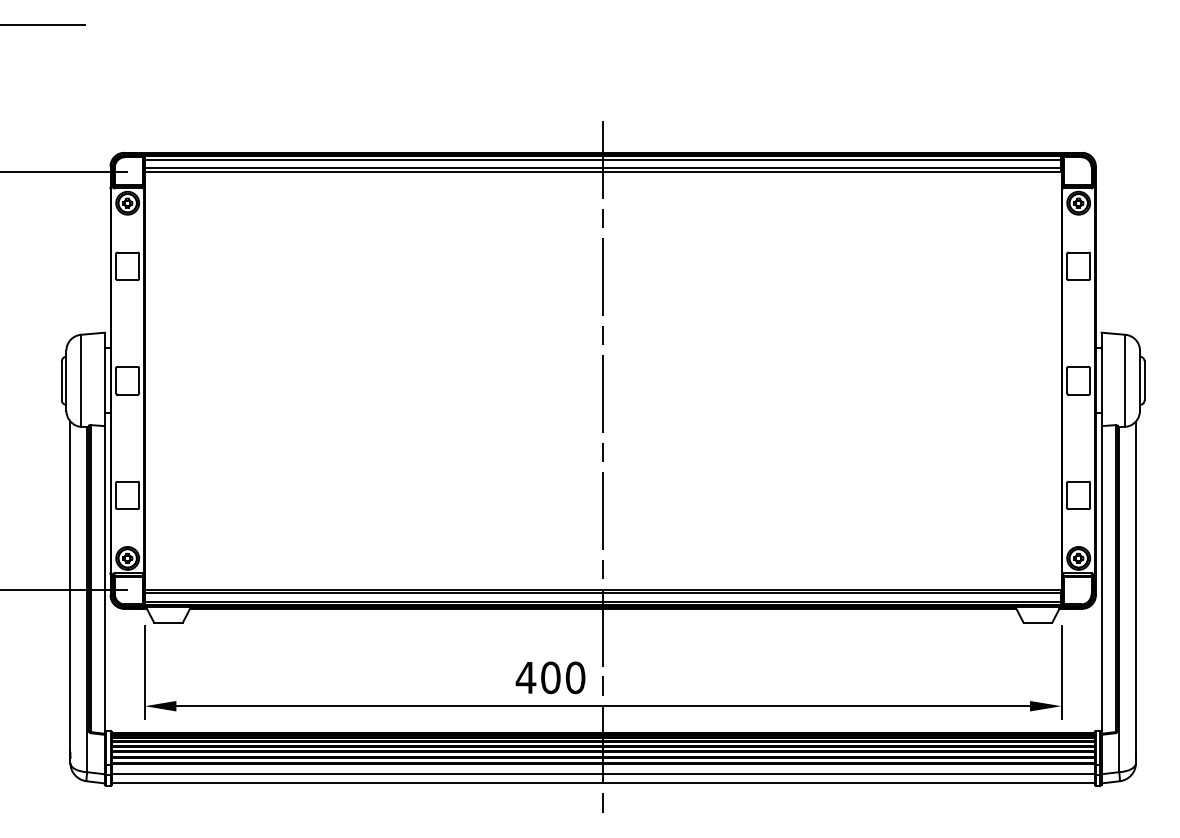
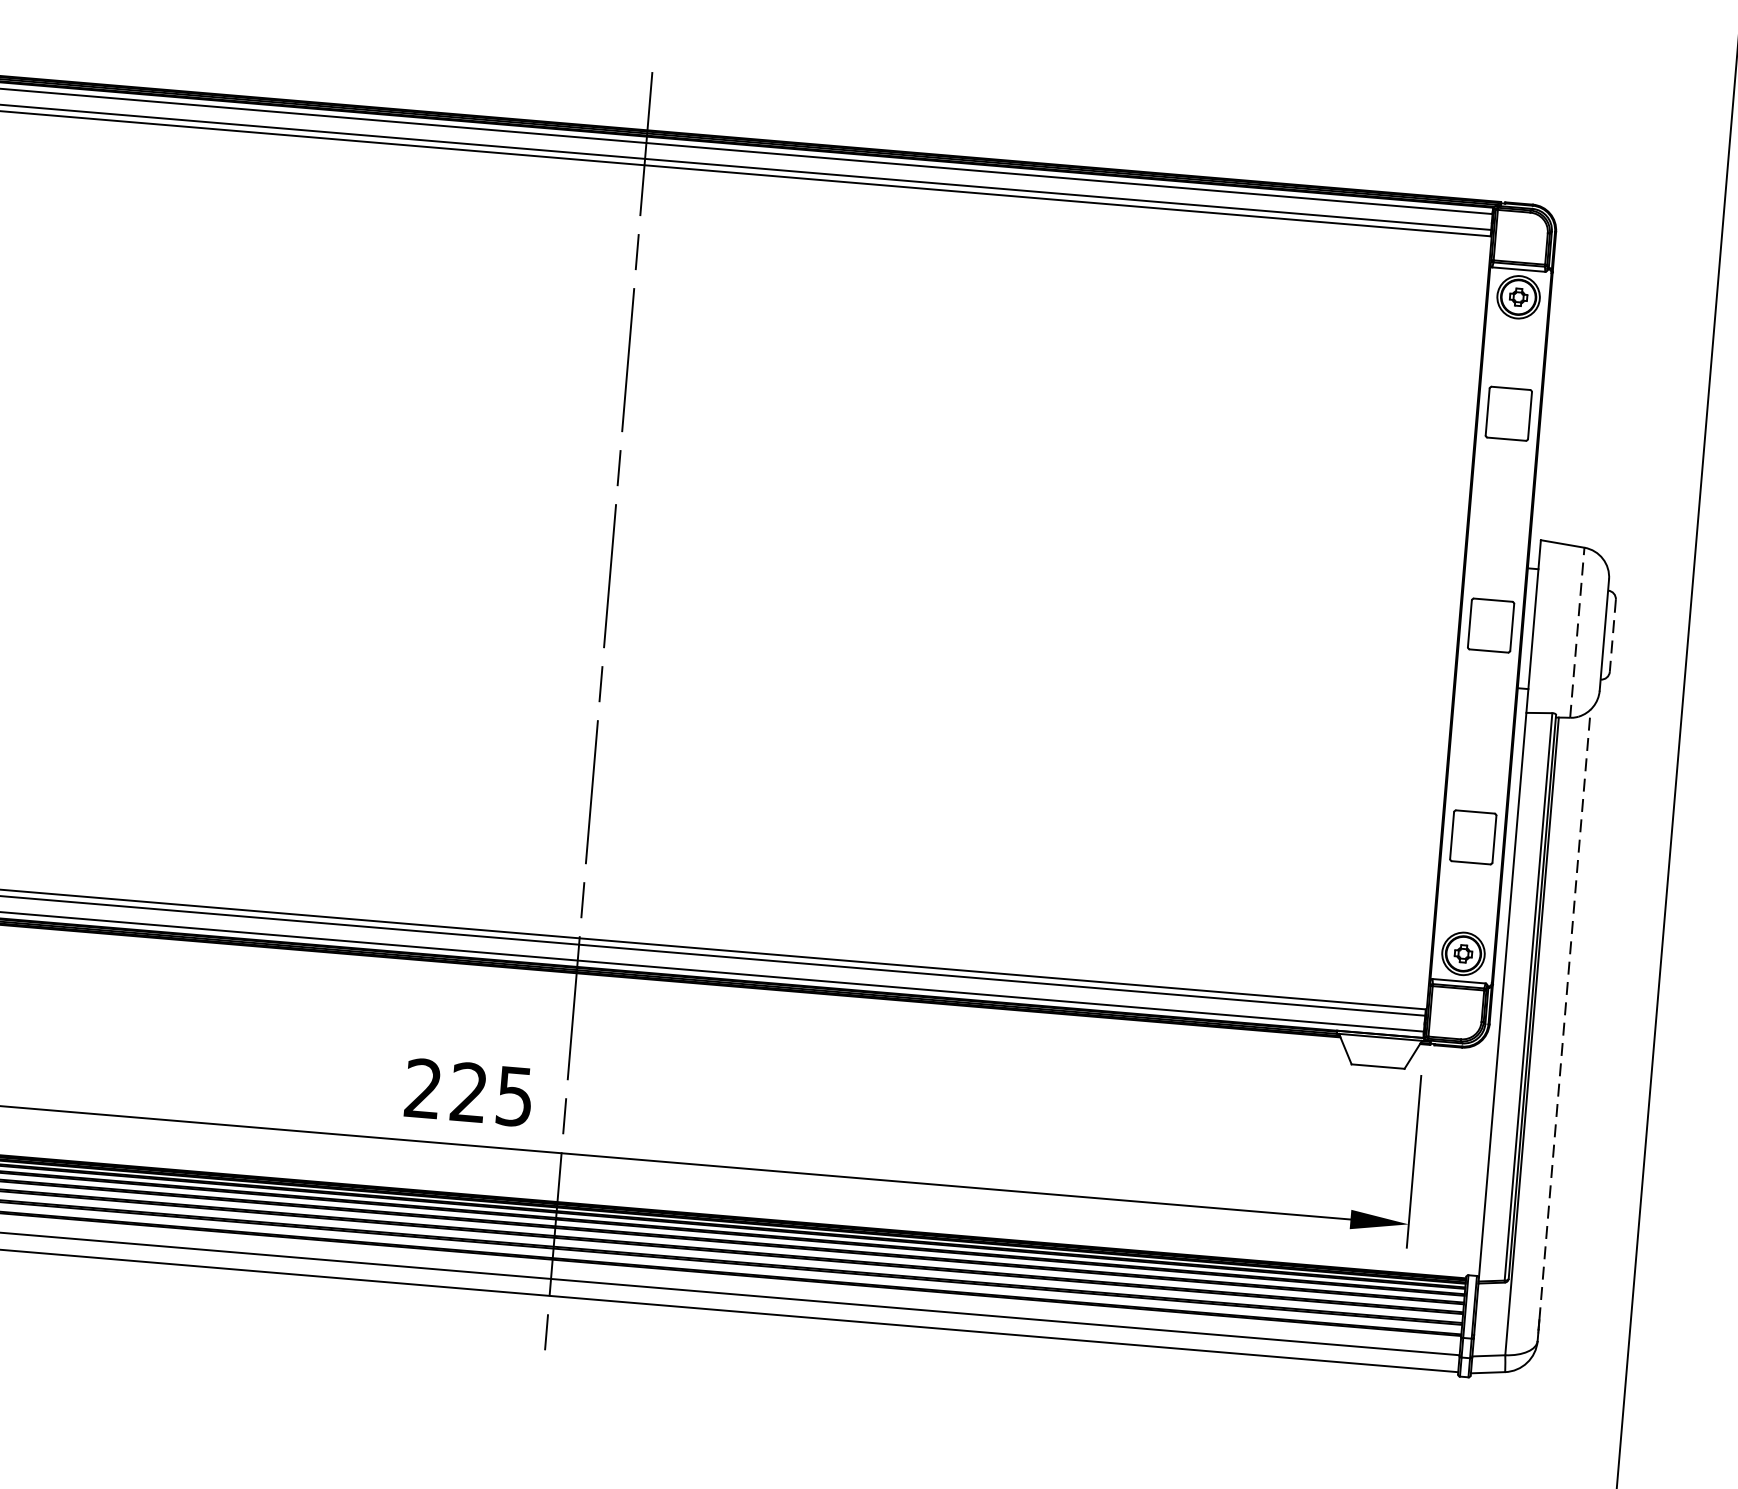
line: (1125, 380) -> (1577, 632), solid -> dashed
line: (1144, 381) -> (1612, 637), solid -> dashed
line: (1136, 586) -> (1565, 1014), solid -> dashed
text: (550, 677) -> (468, 1091), 400 -> 225

